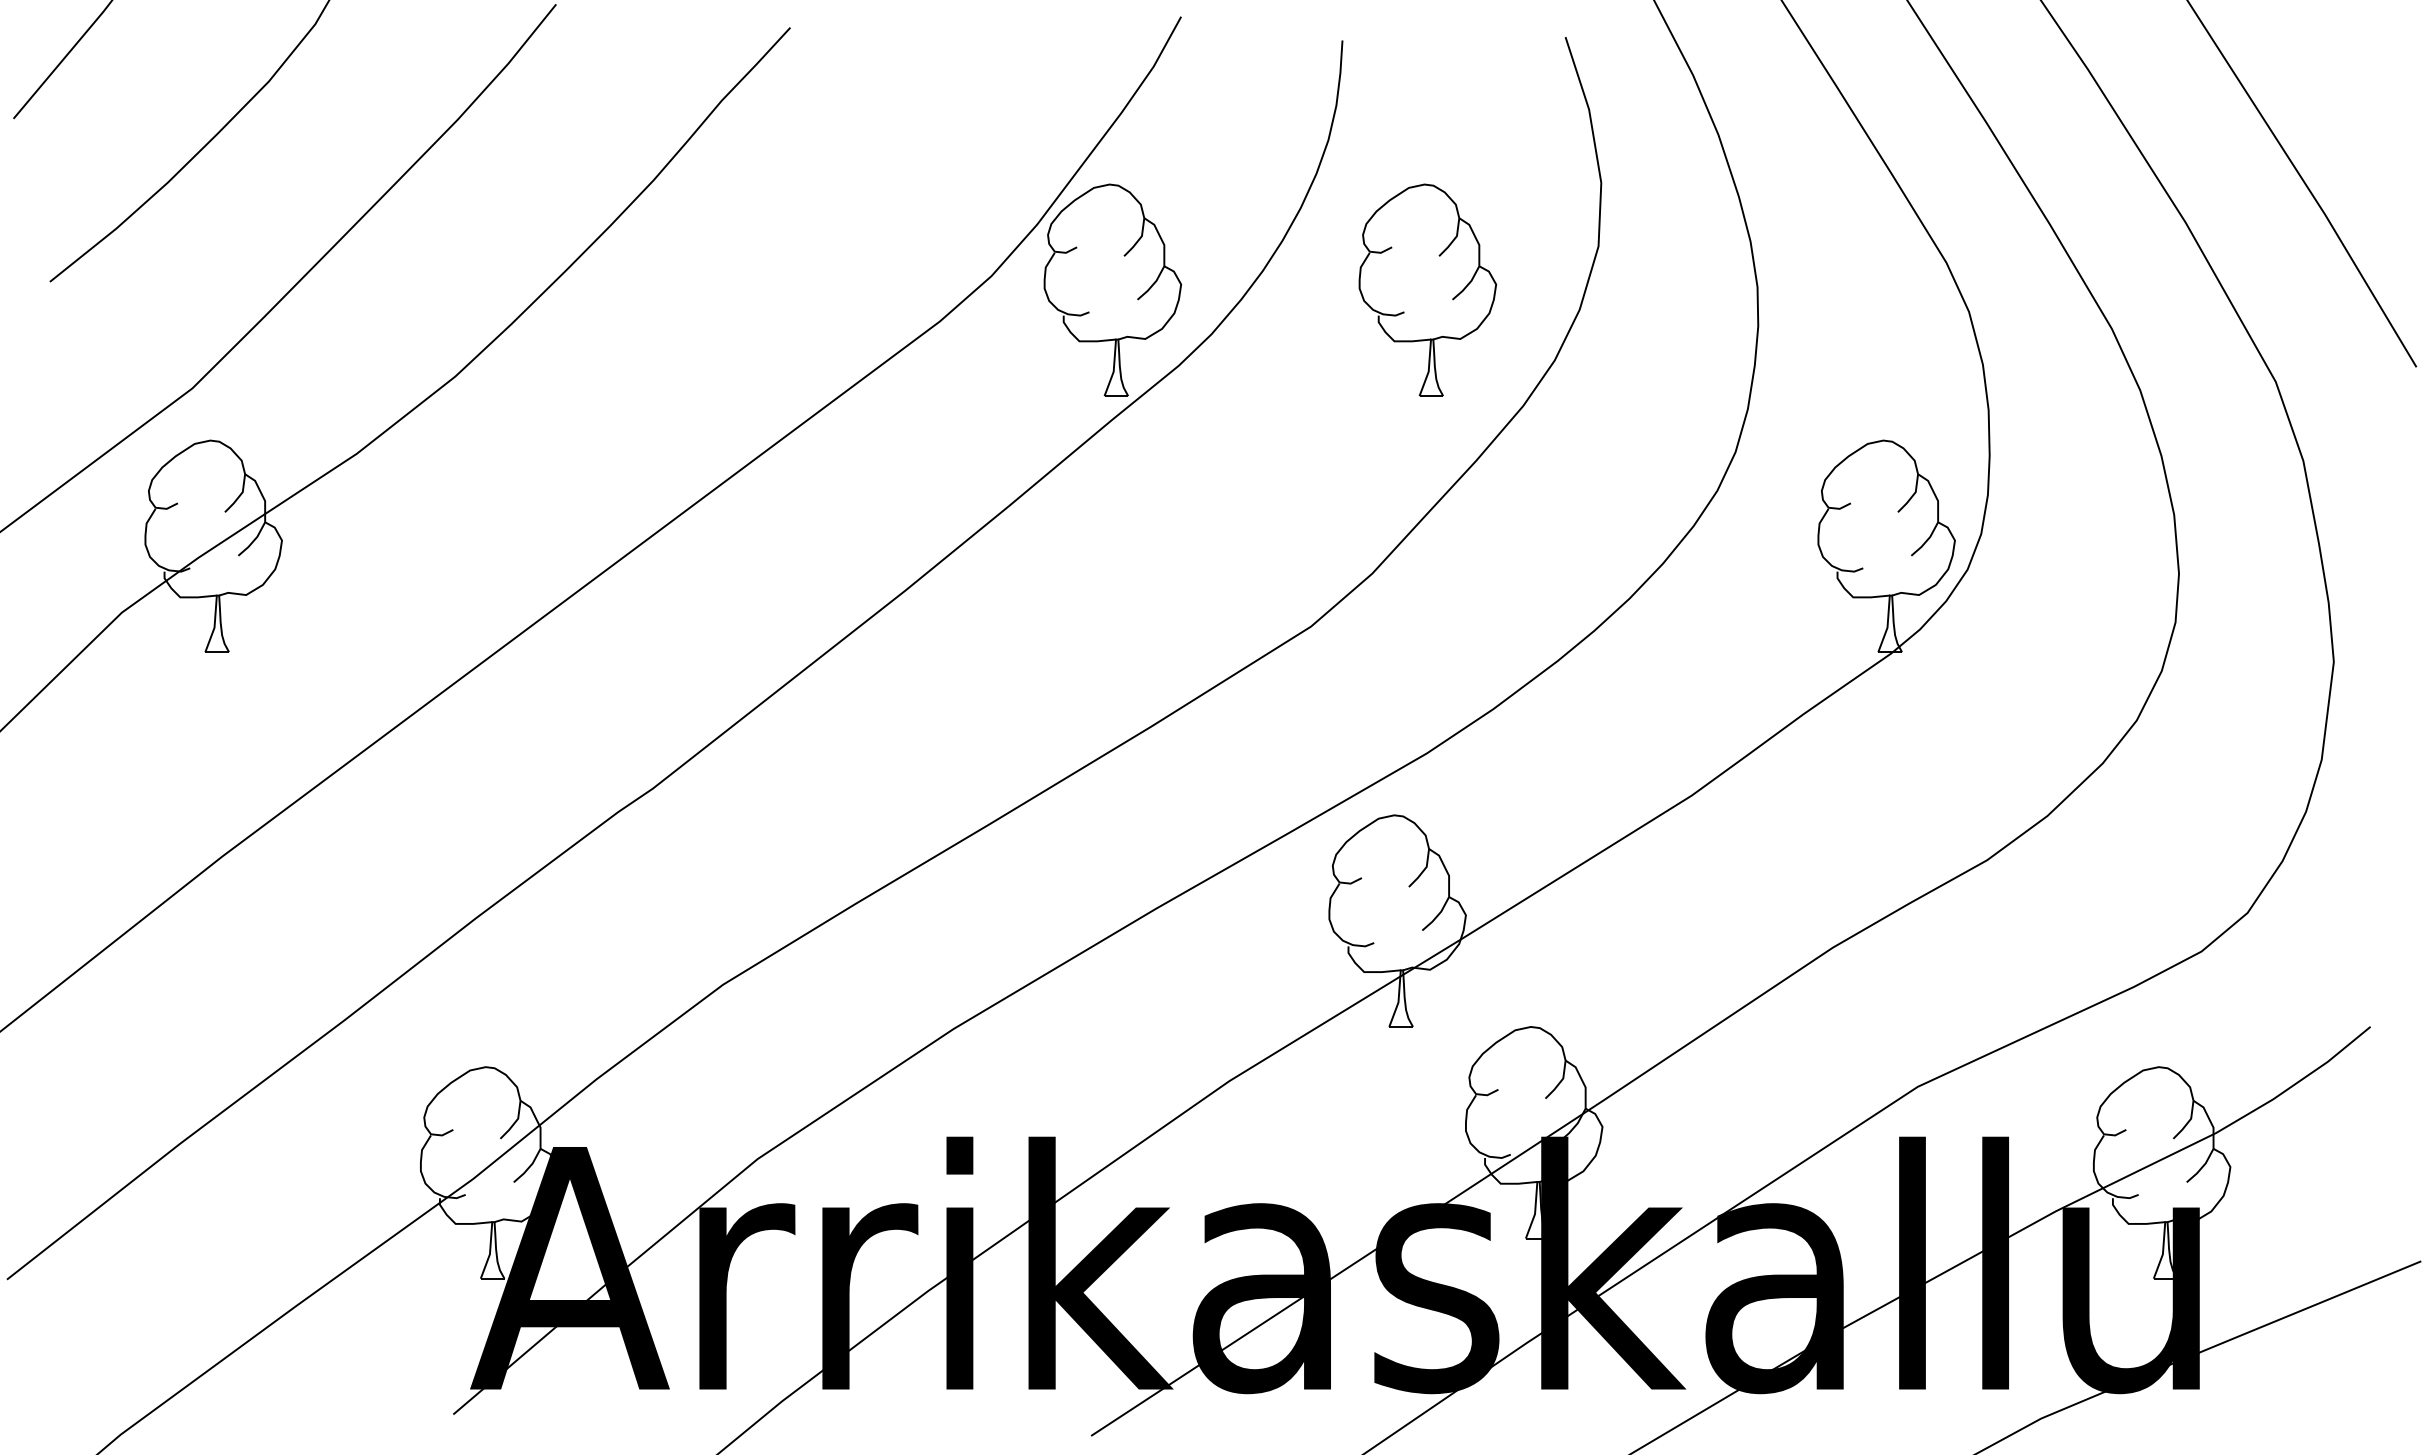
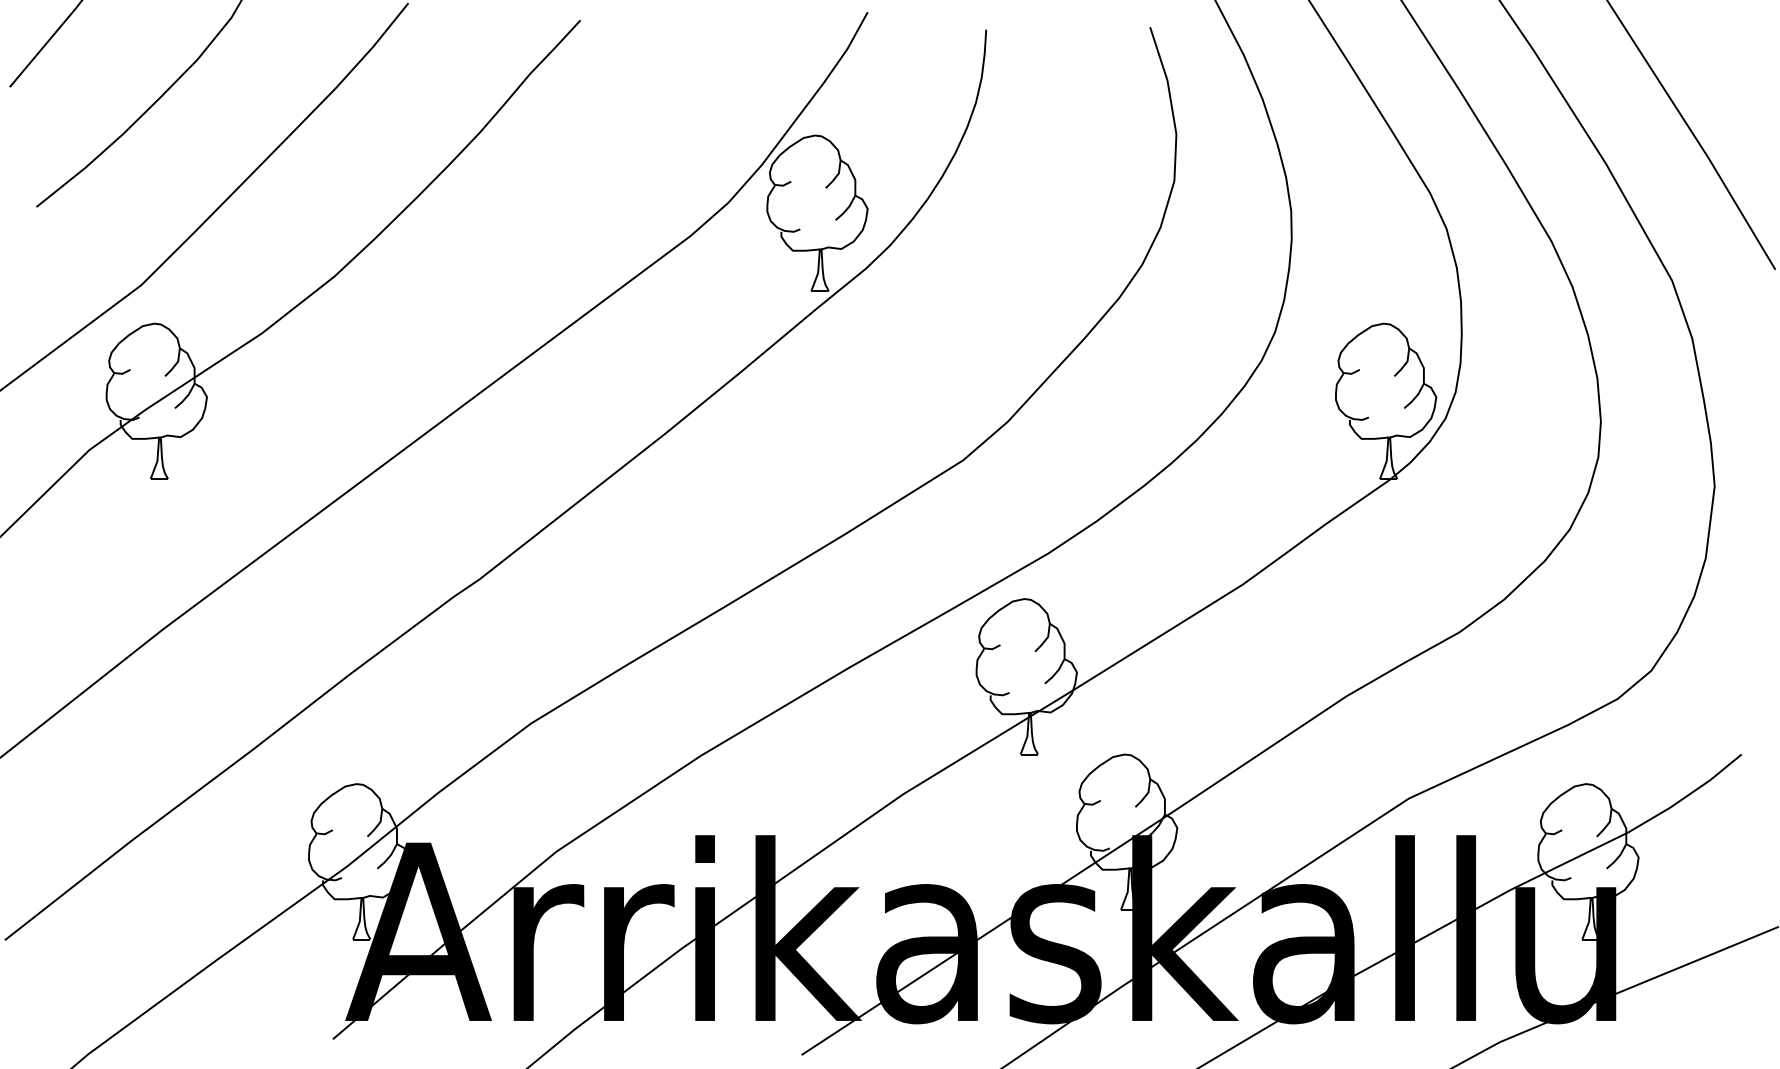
part: (1427, 289) -> (1048, 212), removed

